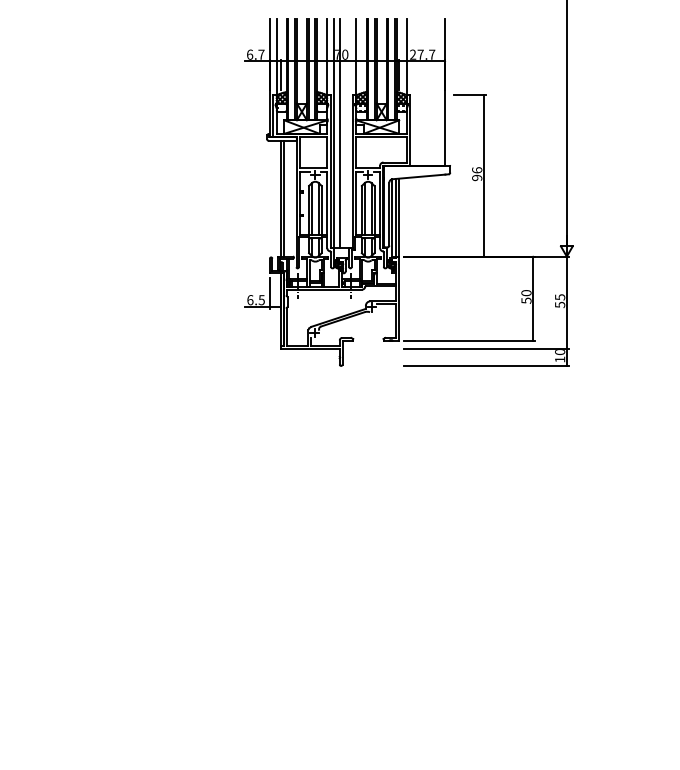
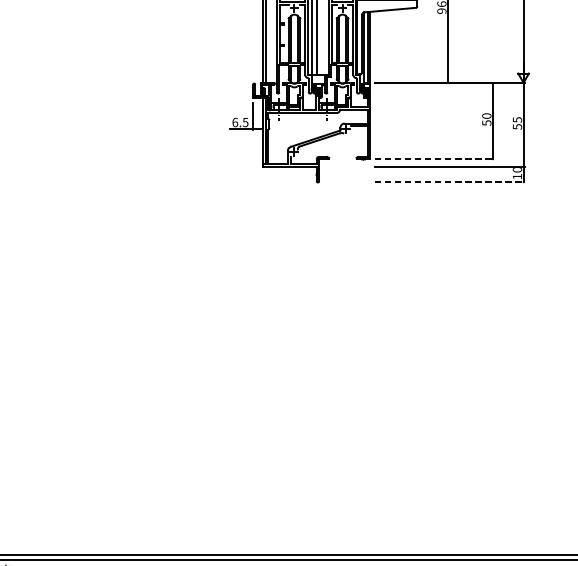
line: (469, 340) -> (434, 159), solid -> dashed
line: (486, 365) -> (450, 182), solid -> dashed

